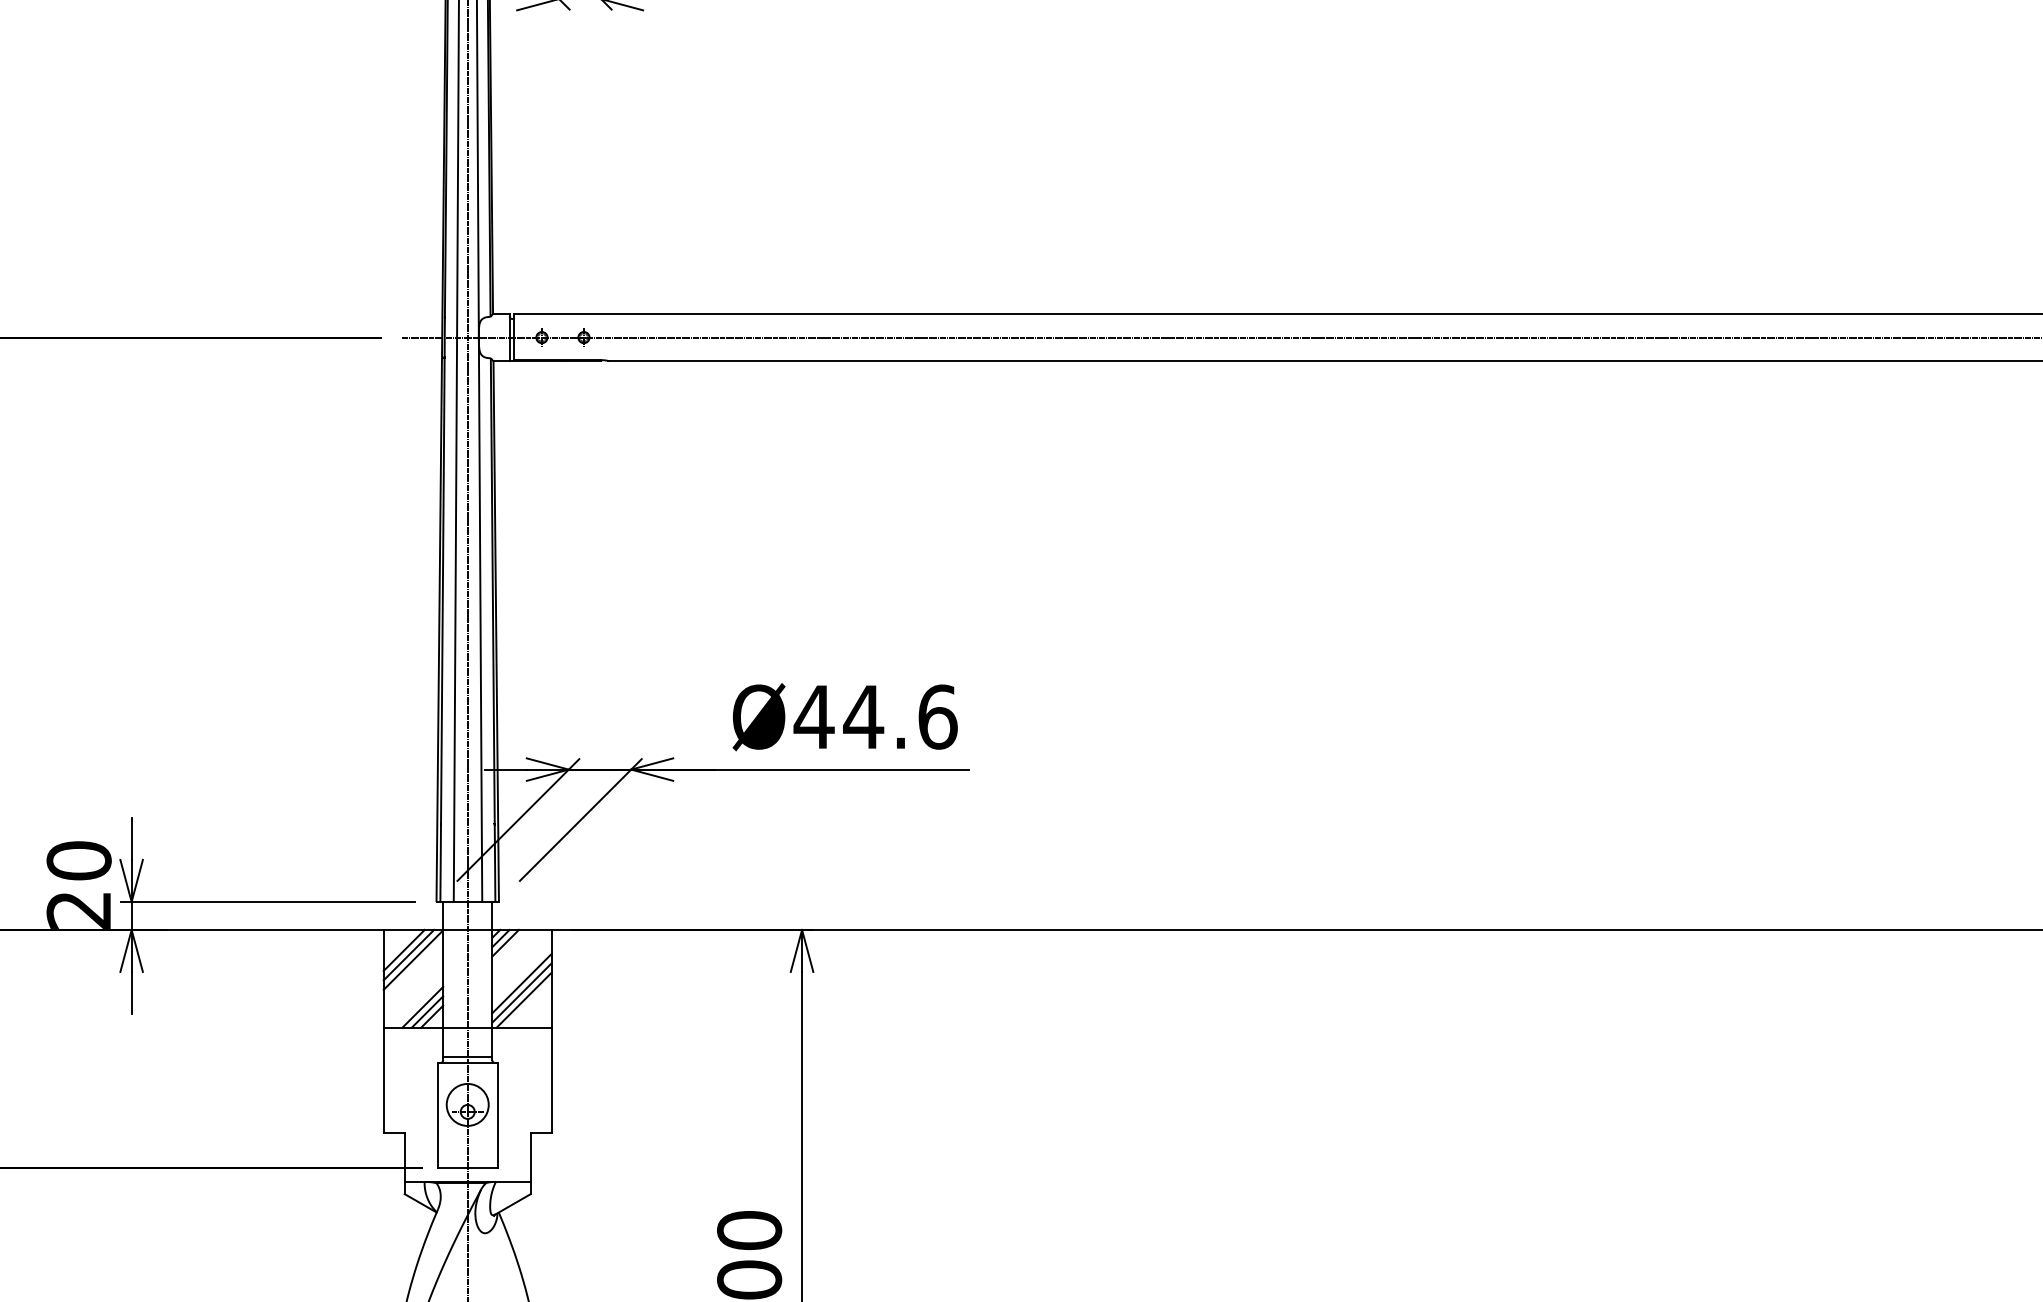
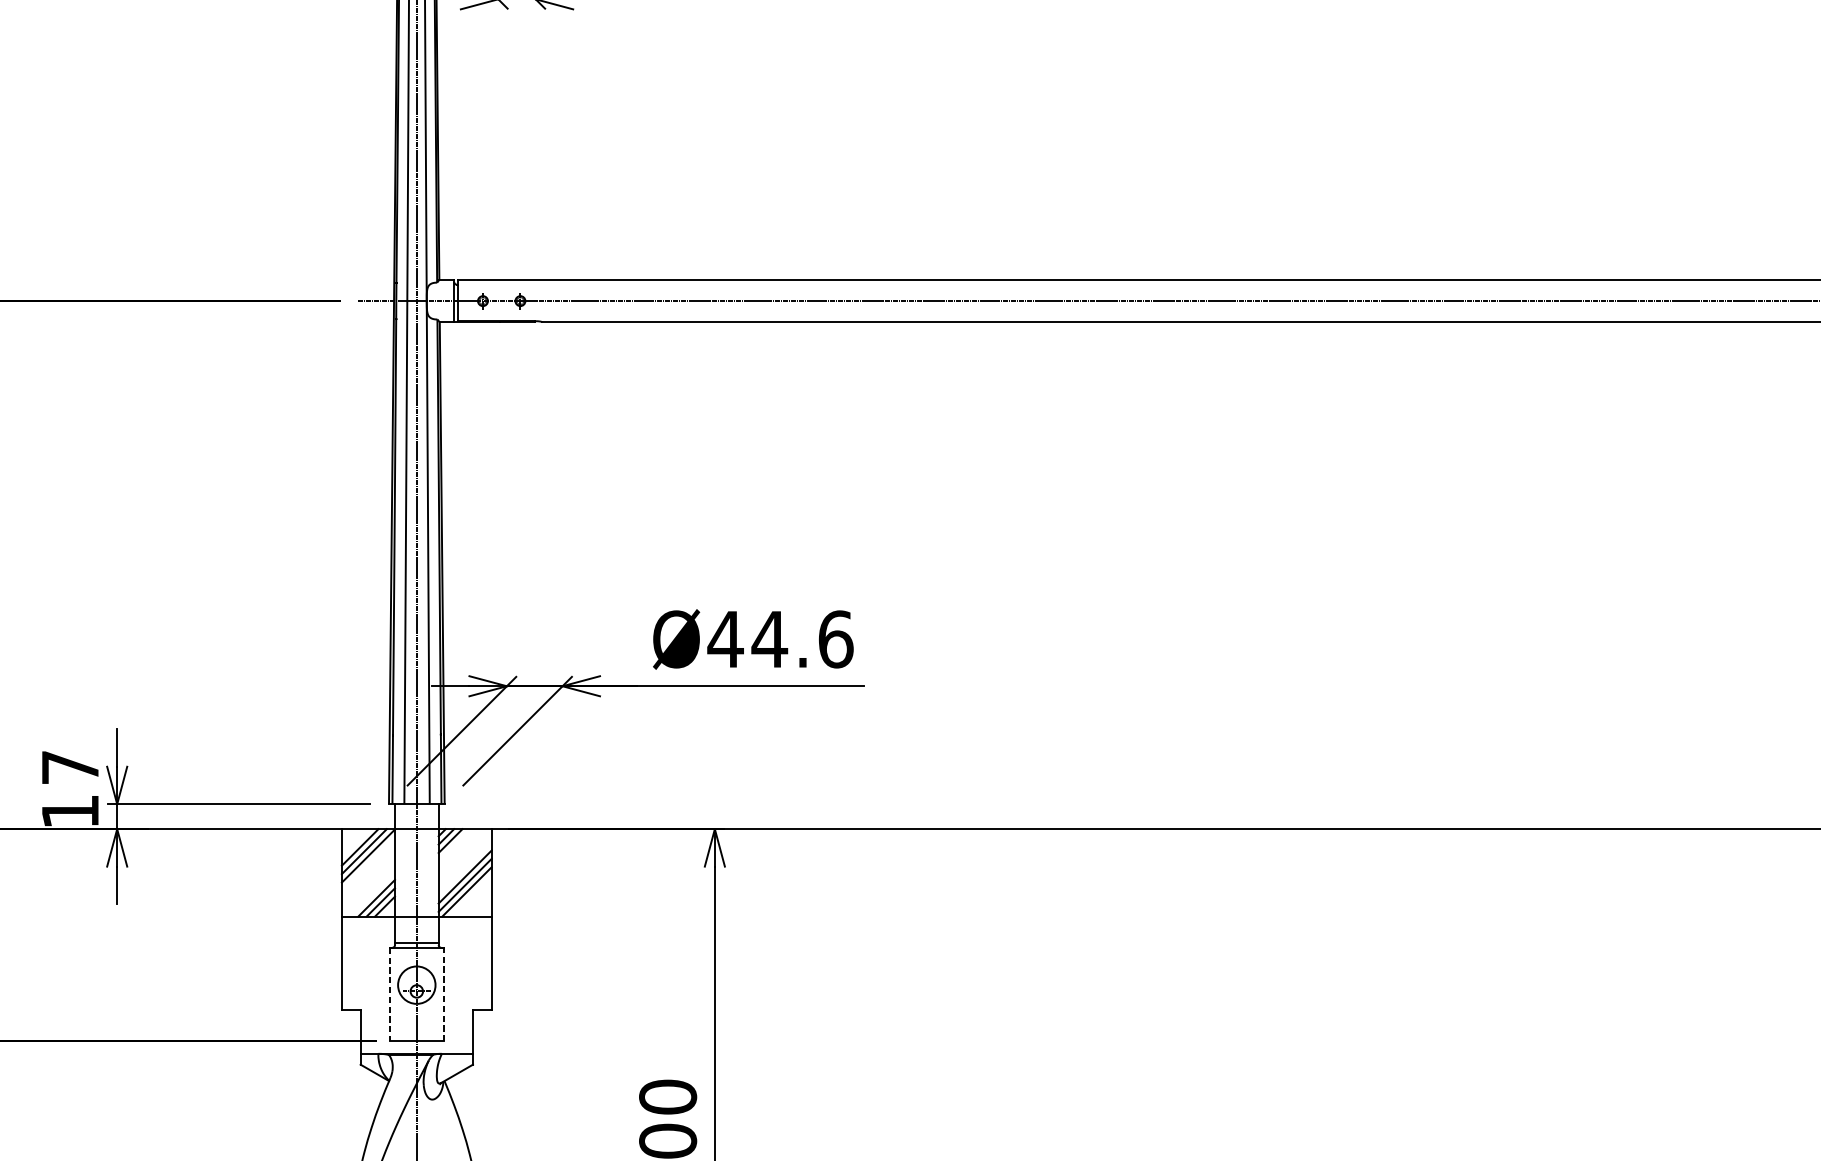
text: (78, 884) -> (69, 788), 20 -> 17
line: (437, 1115) -> (389, 994), solid -> dashed
line: (497, 1115) -> (443, 994), solid -> dashed

